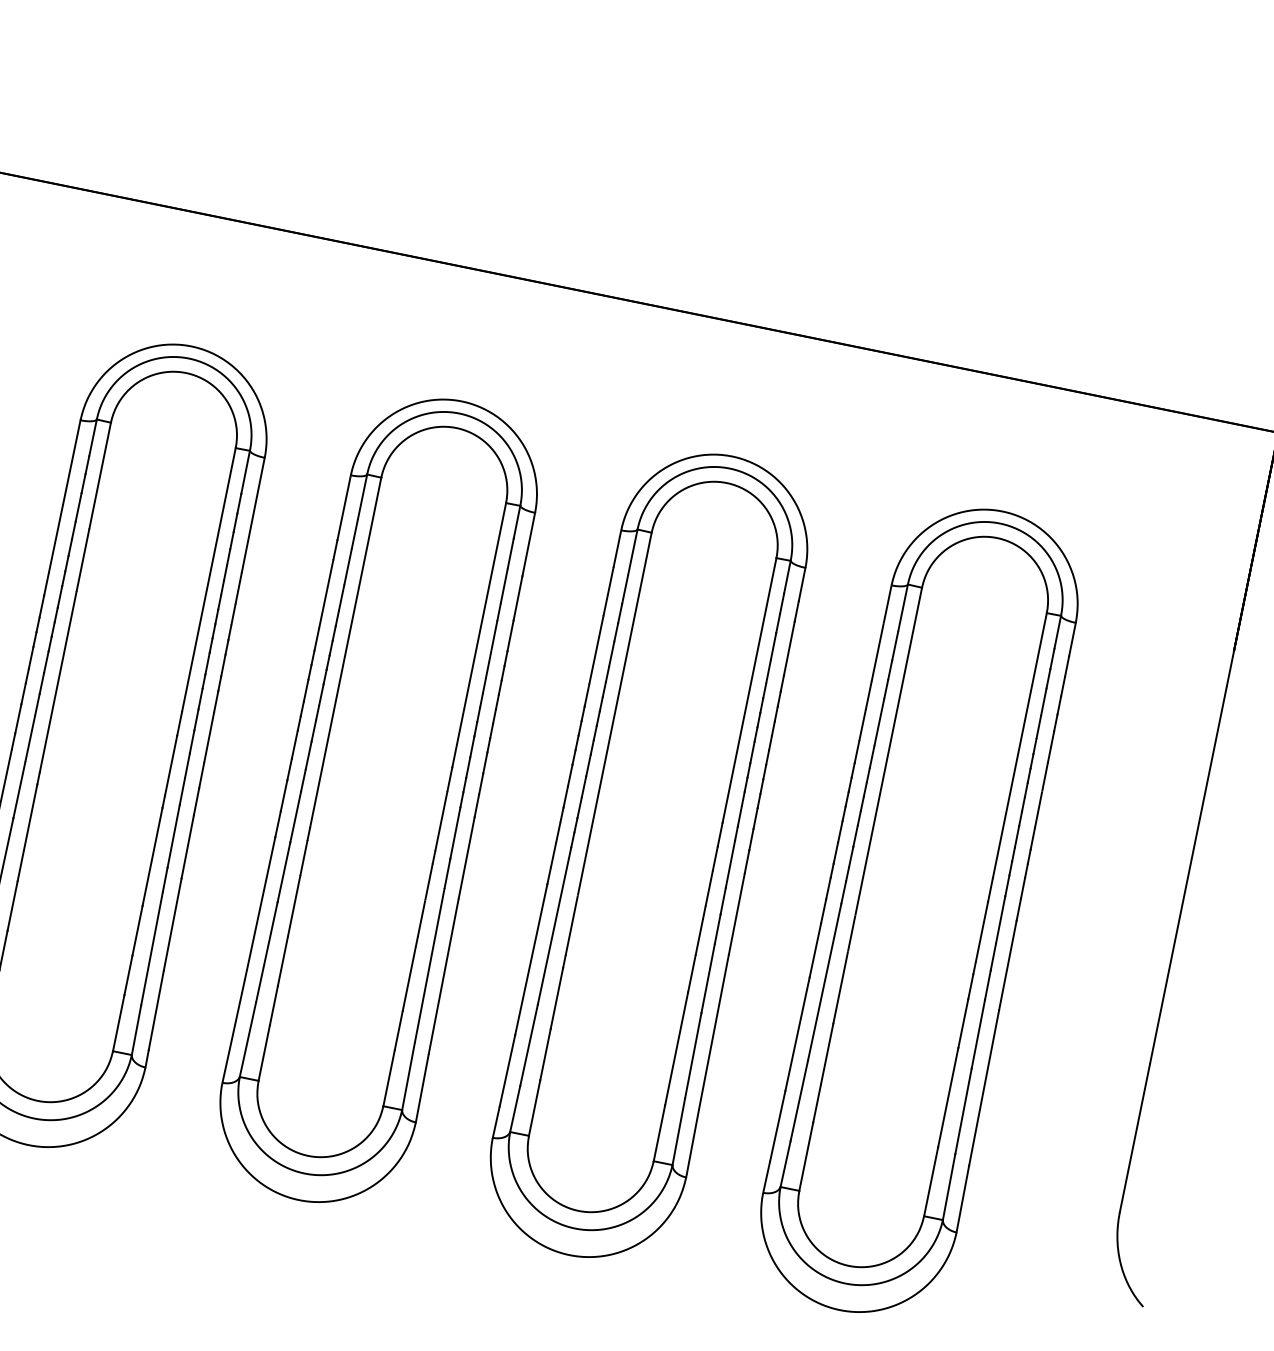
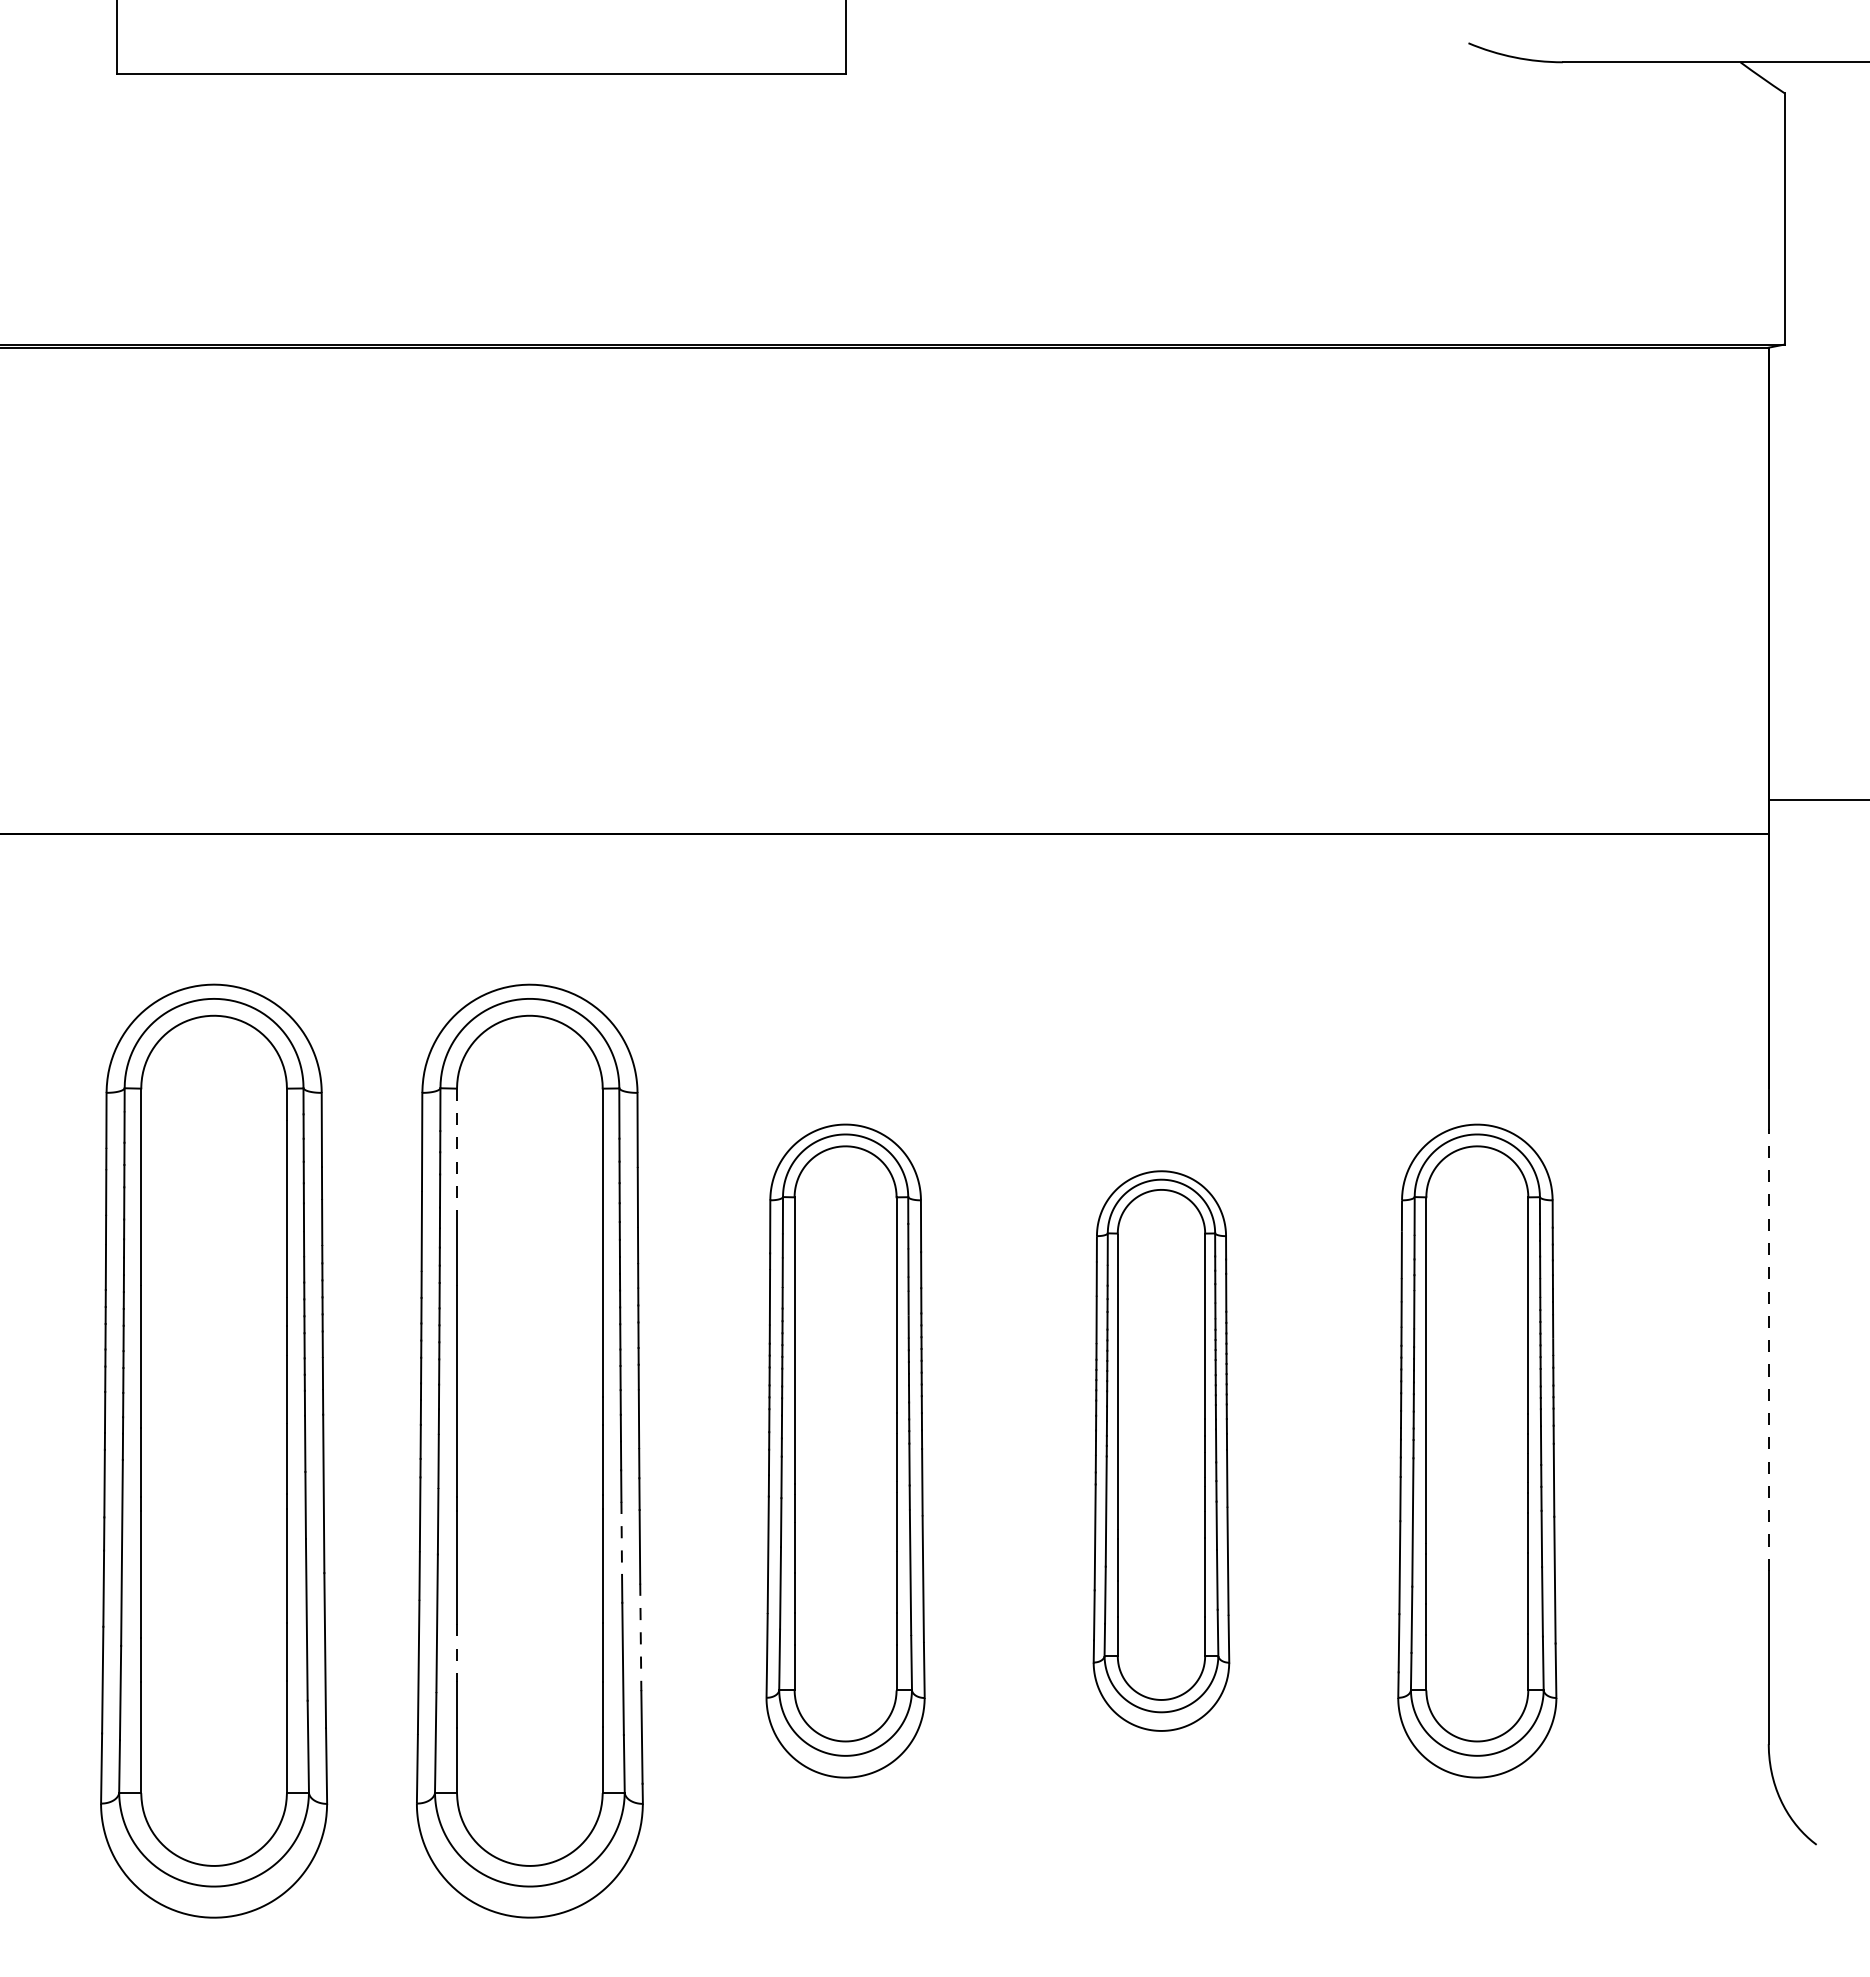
line: (100, 475) -> (457, 1150), solid -> dashed
part: (380, 800) -> (845, 1450), size x0.7
line: (173, 836) -> (621, 1538), solid -> dashed
part: (651, 855) -> (1161, 1450), size x0.6
line: (1188, 875) -> (1768, 1350), solid -> dashed
line: (12, 906) -> (457, 1653), solid -> dashed
part: (921, 910) -> (1477, 1450), size x0.7
line: (172, 924) -> (640, 1637), solid -> dashed

